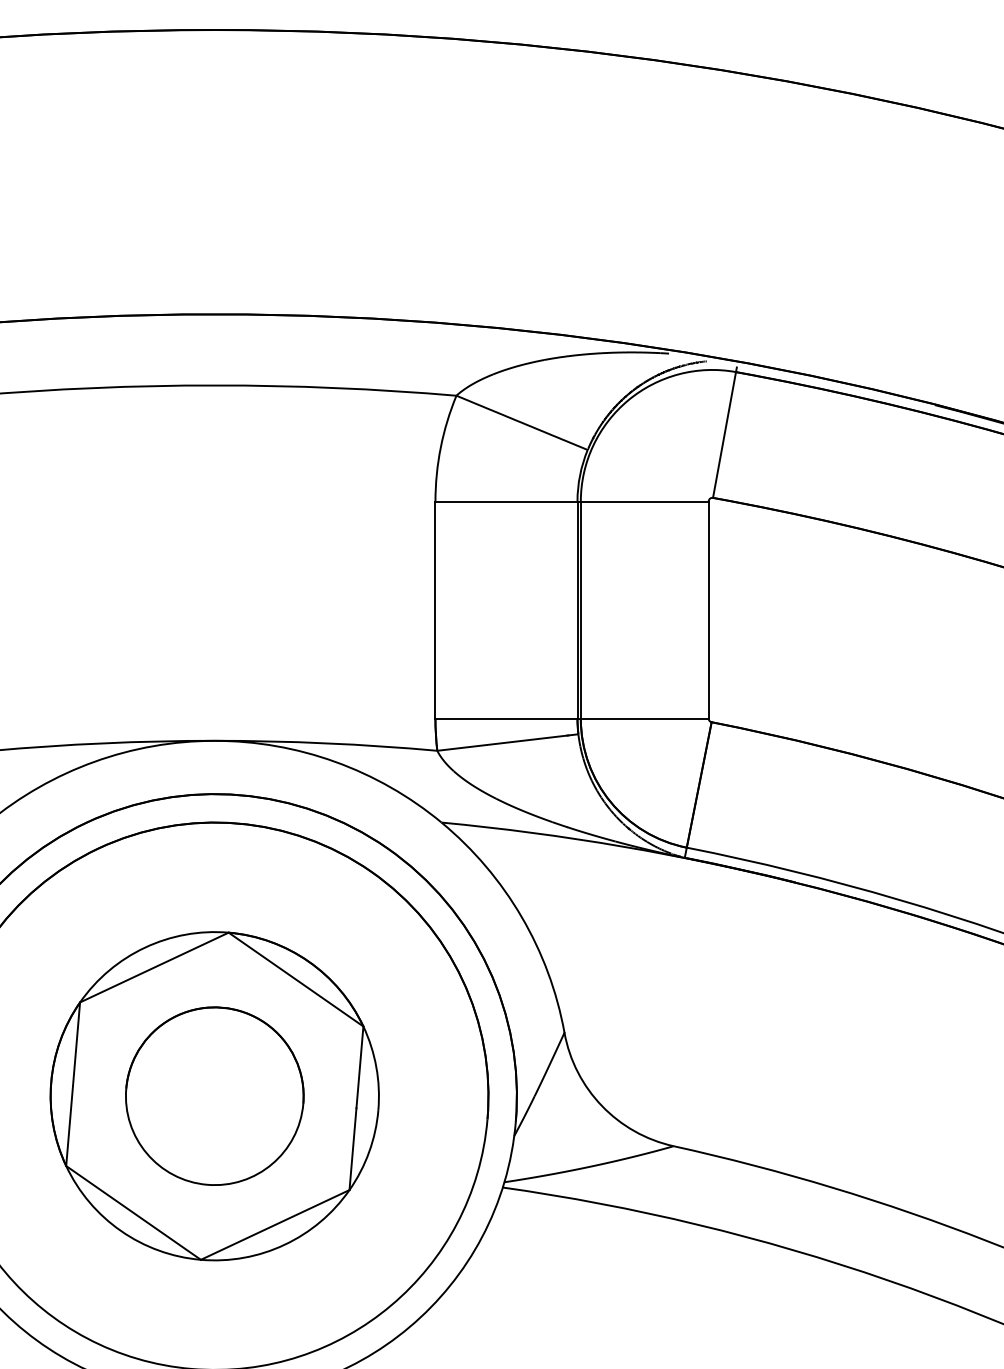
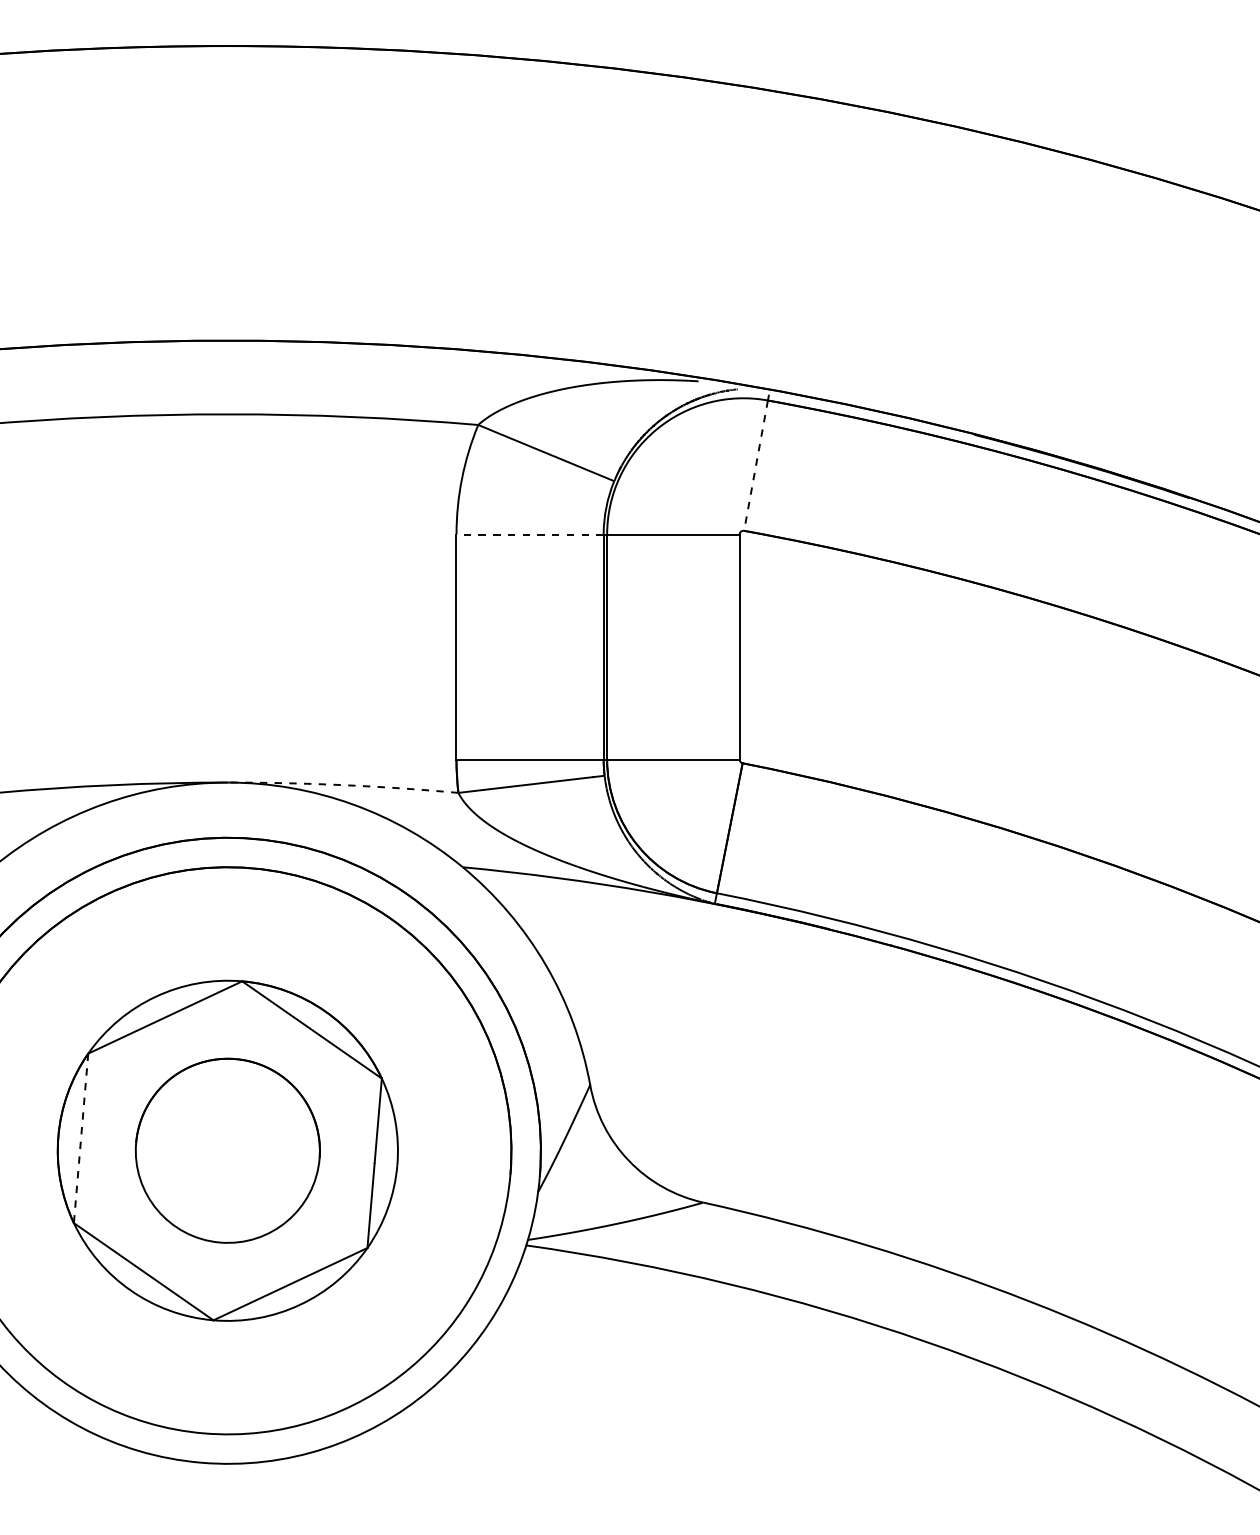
line: (724, 435) -> (755, 466), solid -> dashed
line: (506, 501) -> (530, 534), solid -> dashed
arc: (326, 743) -> (343, 785), solid -> dashed
line: (73, 1084) -> (81, 1138), solid -> dashed

